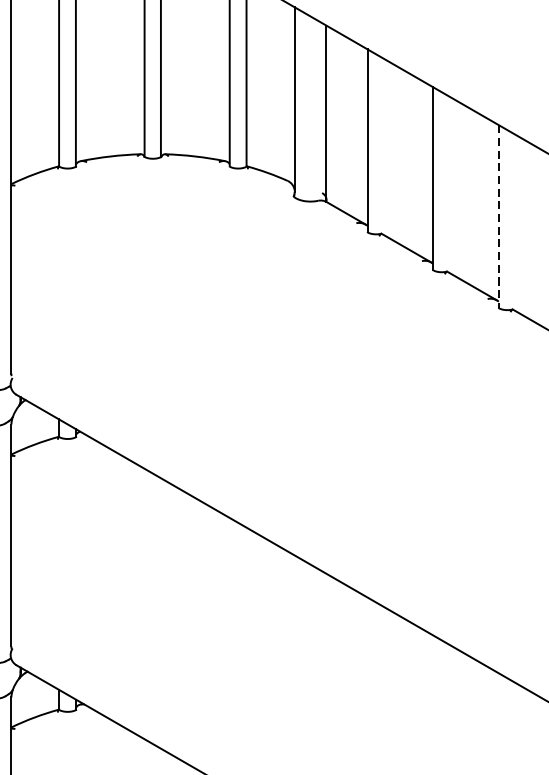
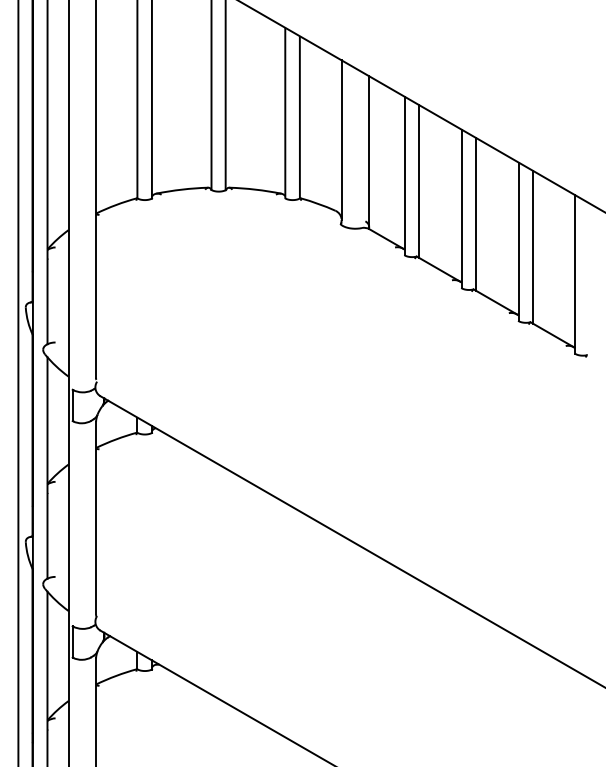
line: (384, 147) -> (419, 181), added
line: (450, 185) -> (476, 214), added
line: (498, 217) -> (518, 242), dashed -> solid
line: (516, 222) -> (533, 246), added

